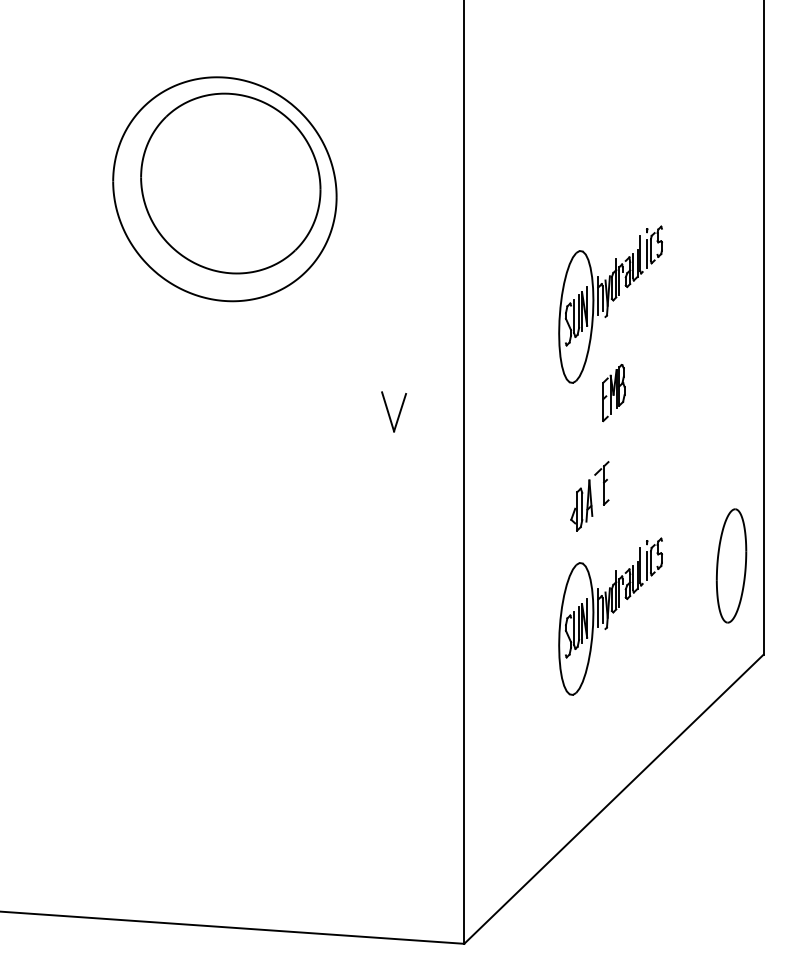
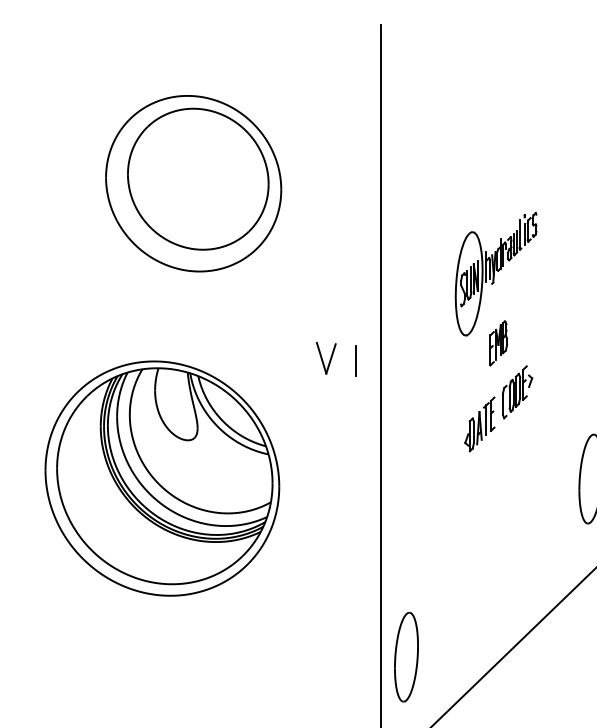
line: (432, 414) -> (356, 360), added
part: (637, 455) -> (517, 392), added
line: (598, 491) -> (486, 420), added
part: (184, 565) -> (161, 478), added
part: (610, 616) -> (496, 518), removed
part: (495, 792) -> (405, 656), added

